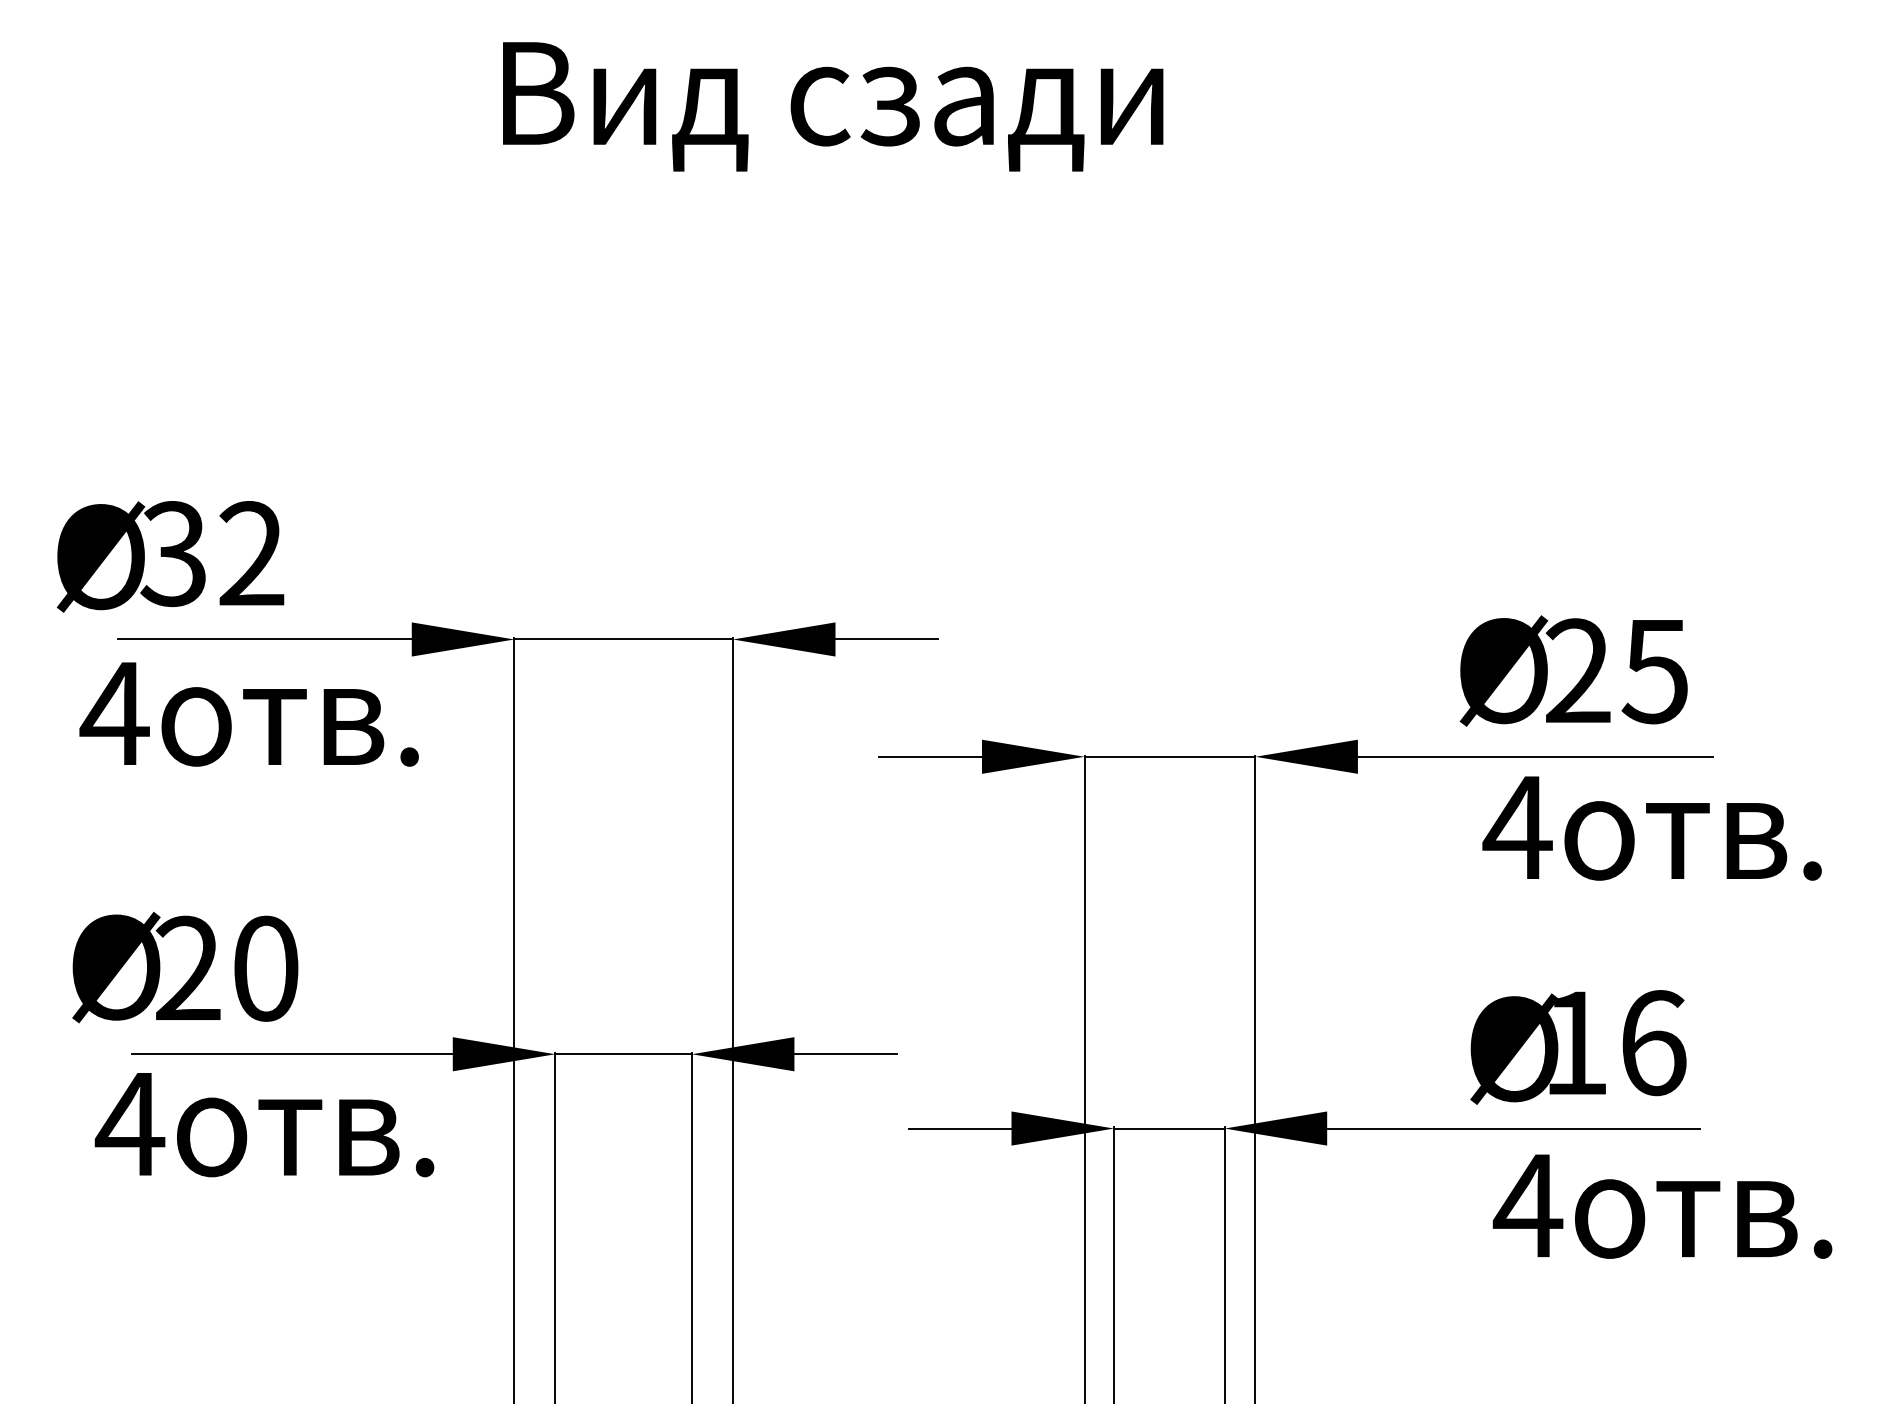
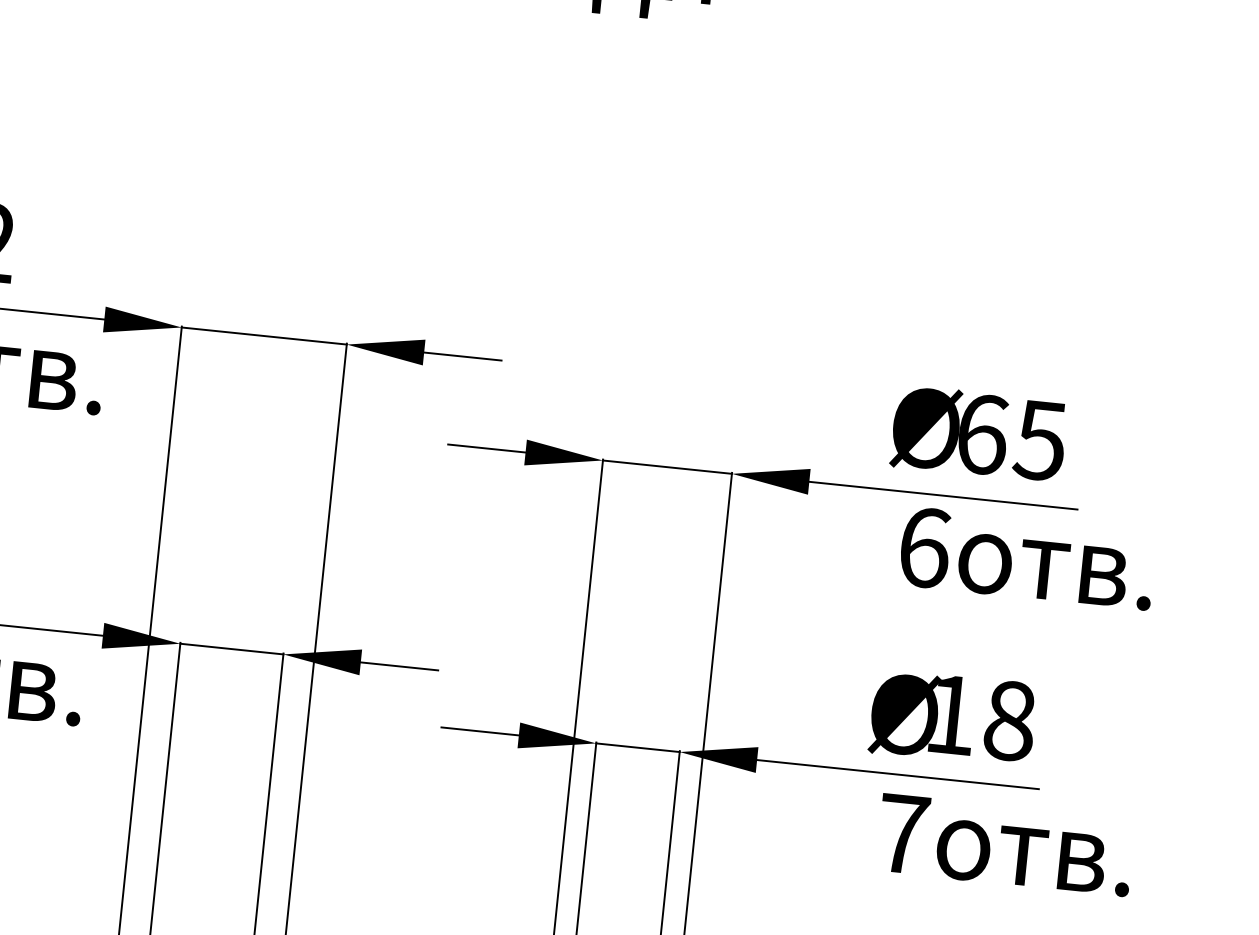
text: (1578, 671) -> (982, 434), 25 -> 65
text: (1517, 827) -> (924, 547), 4 -> 6
text: (1653, 1043) -> (1010, 721), 16 -> 18
text: (1527, 1205) -> (902, 833), 4 -> 7

